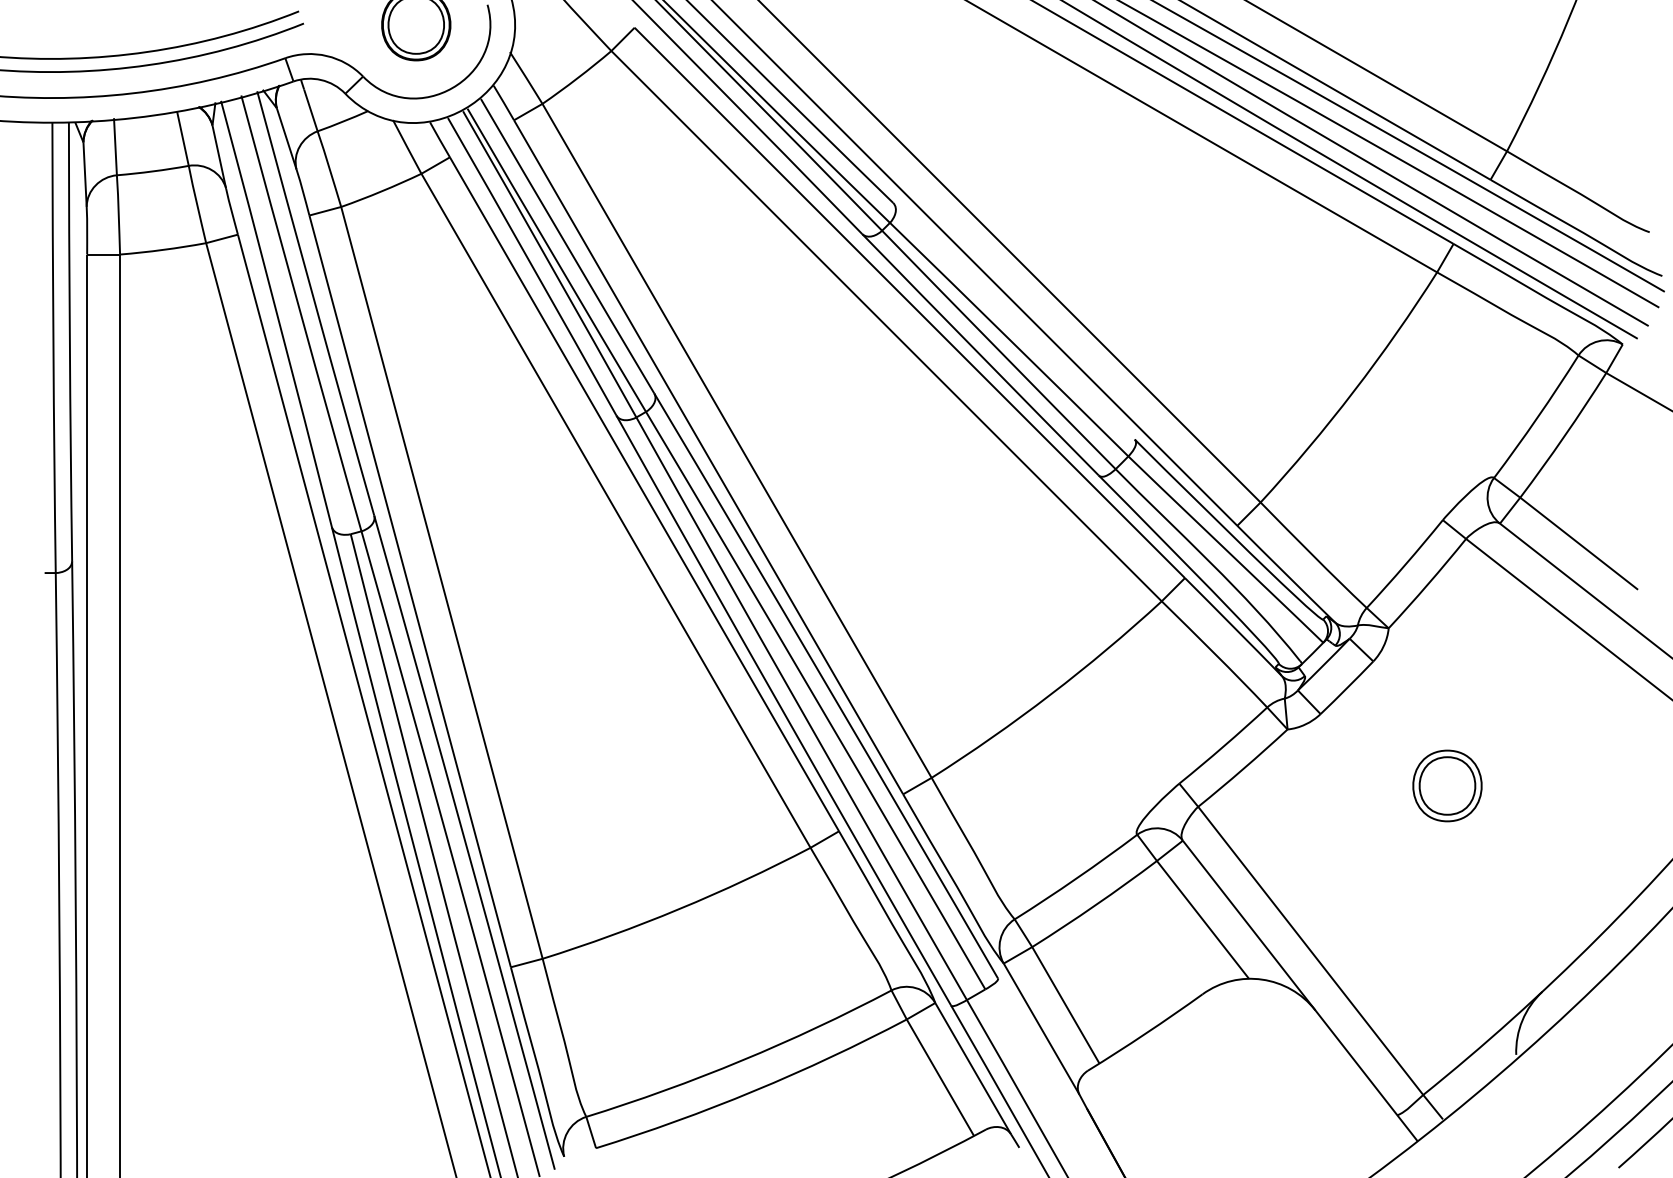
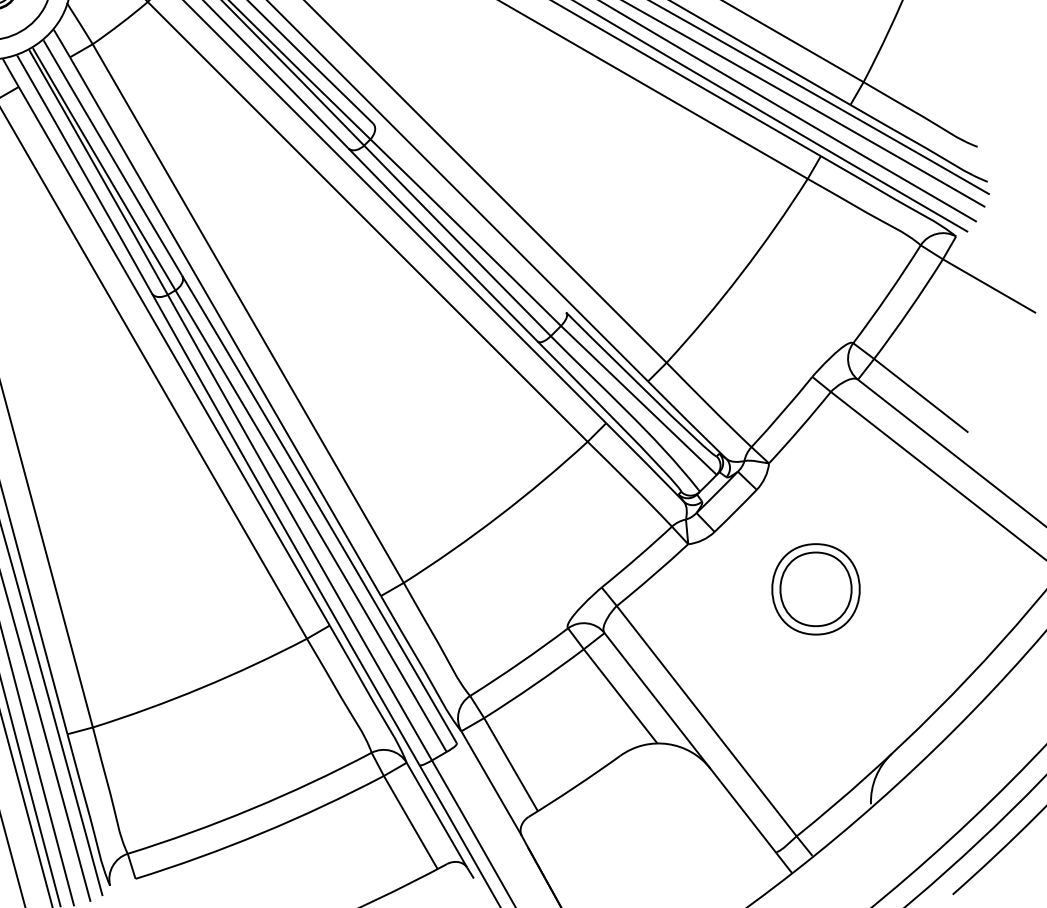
part: (1447, 785) -> (816, 588), size x1.6

